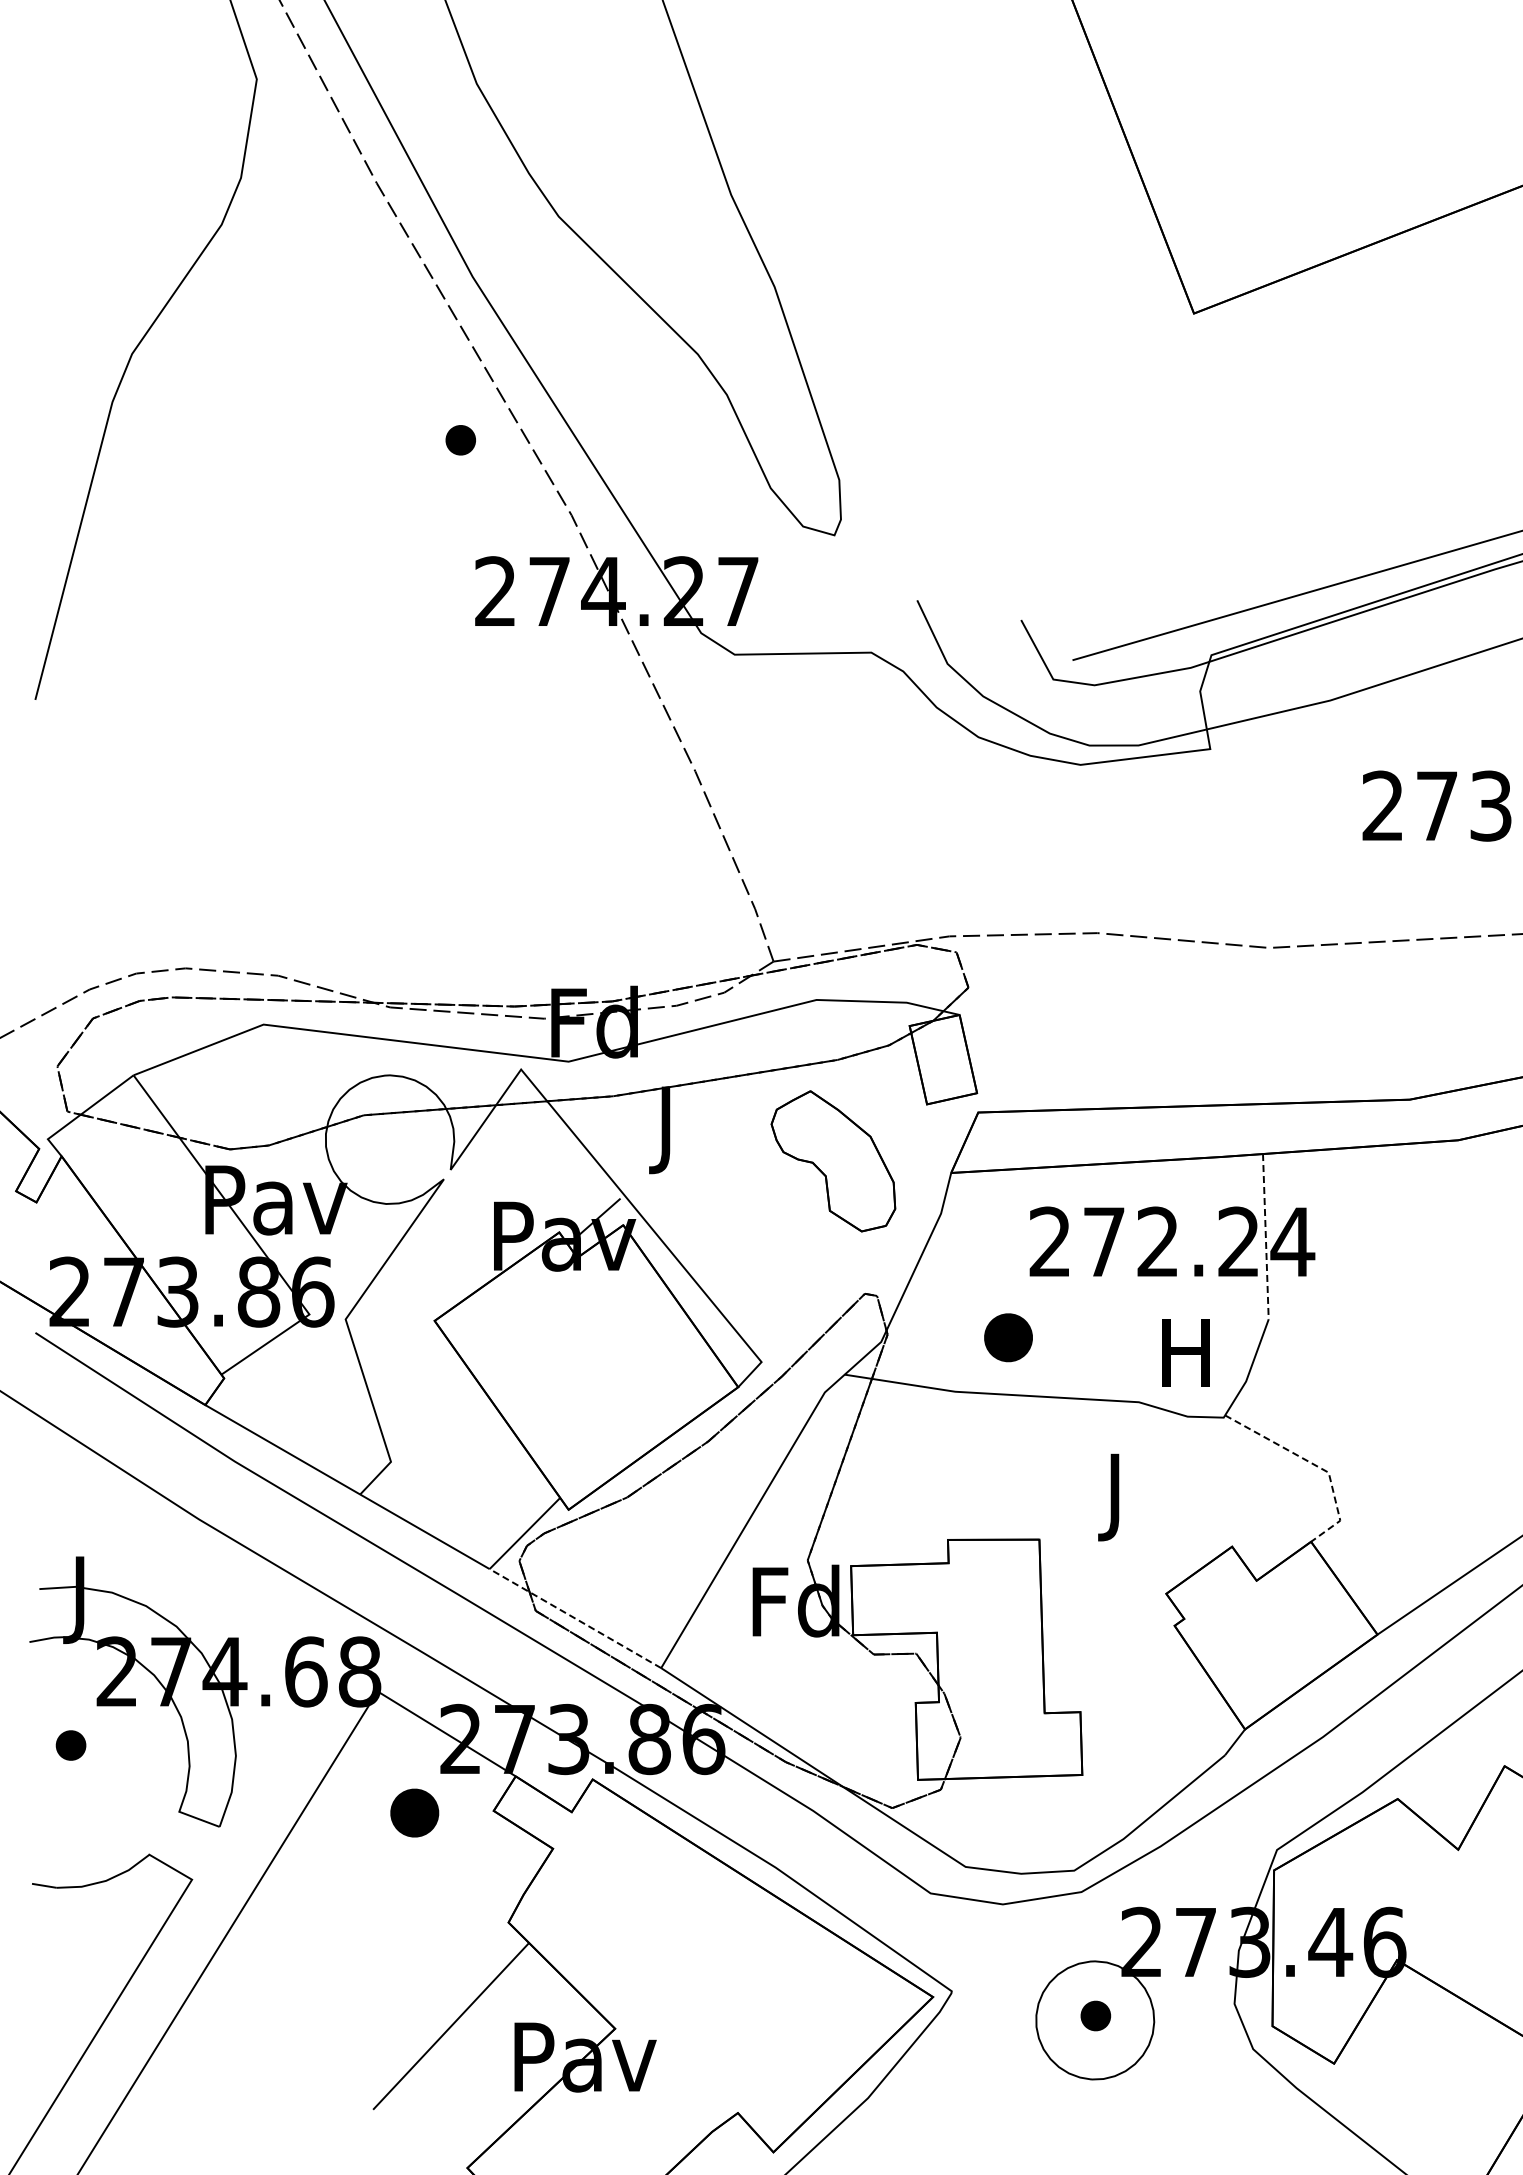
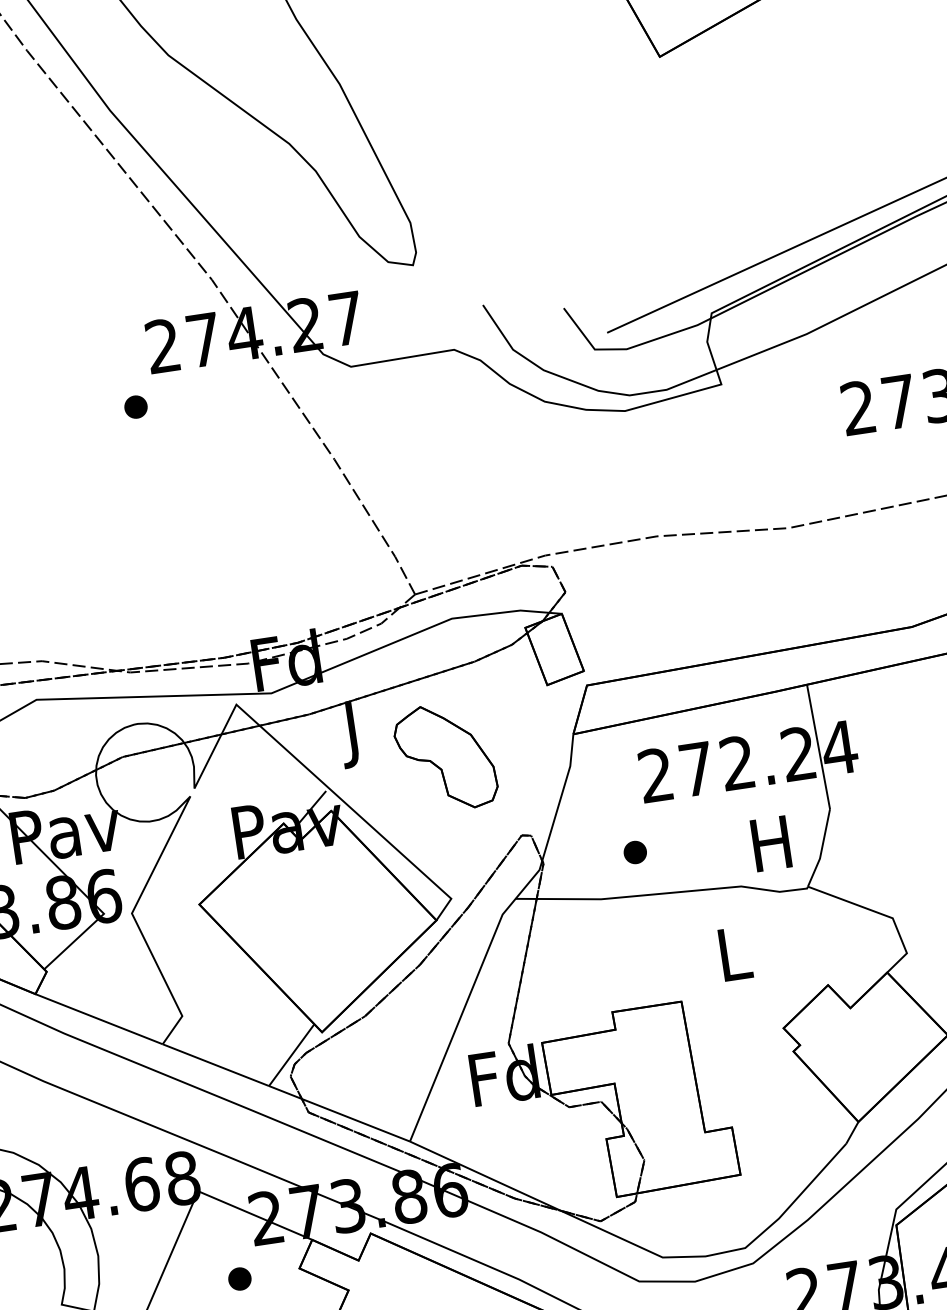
part: (460, 440) -> (135, 407), moved
part: (833, 1161) -> (445, 757), moved
line: (1265, 1236) -> (818, 746), dashed -> solid
part: (1008, 1337) -> (635, 852), size x0.62
line: (1315, 1465) -> (881, 914), dashed -> solid
text: (1117, 1497) -> (735, 960), J -> L
line: (575, 1618) -> (339, 1113), dashed -> solid
part: (414, 1812) -> (239, 1278), size x0.62

